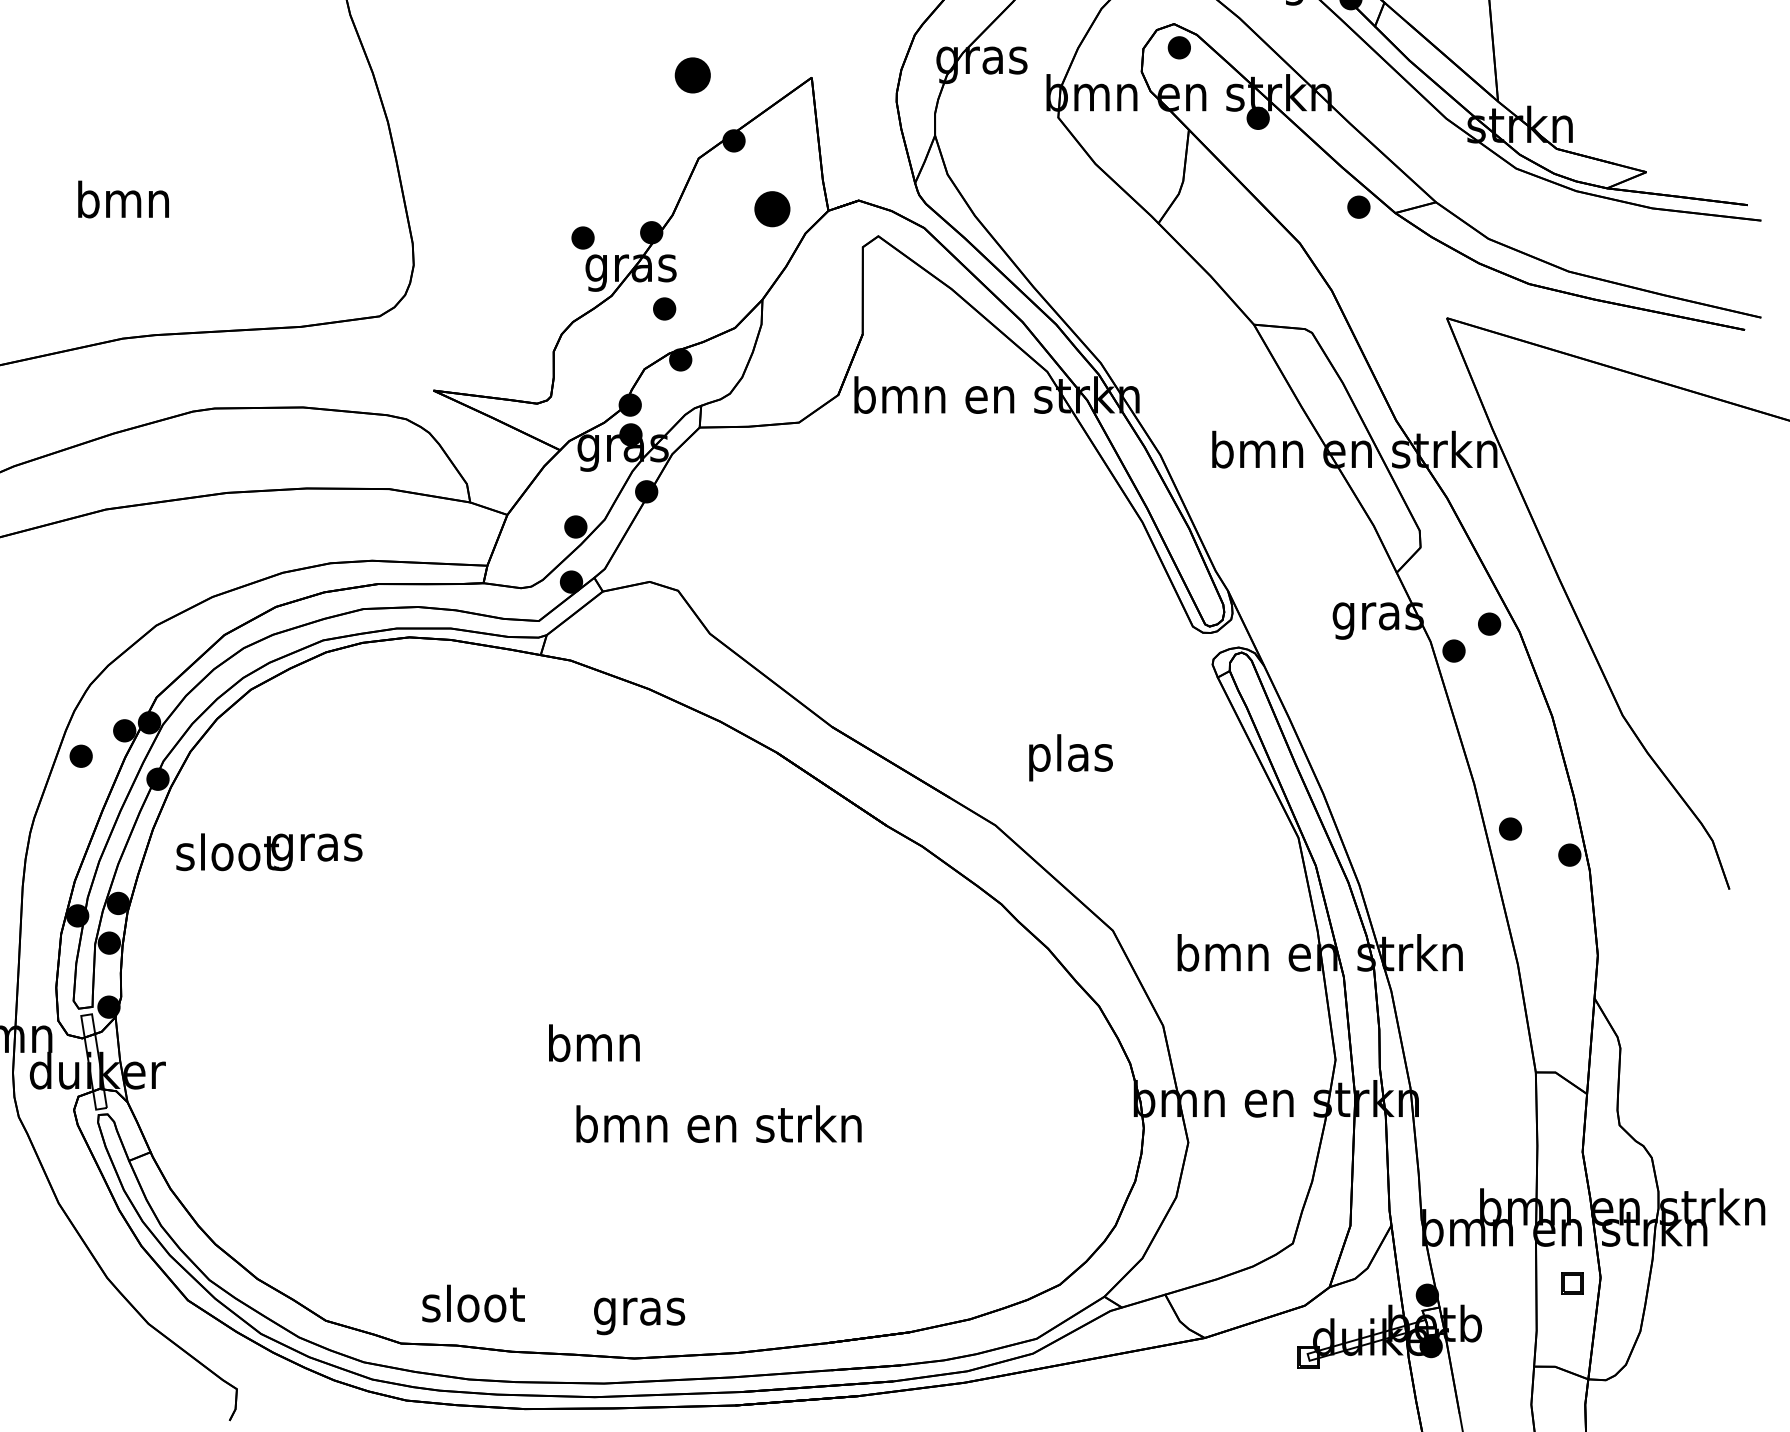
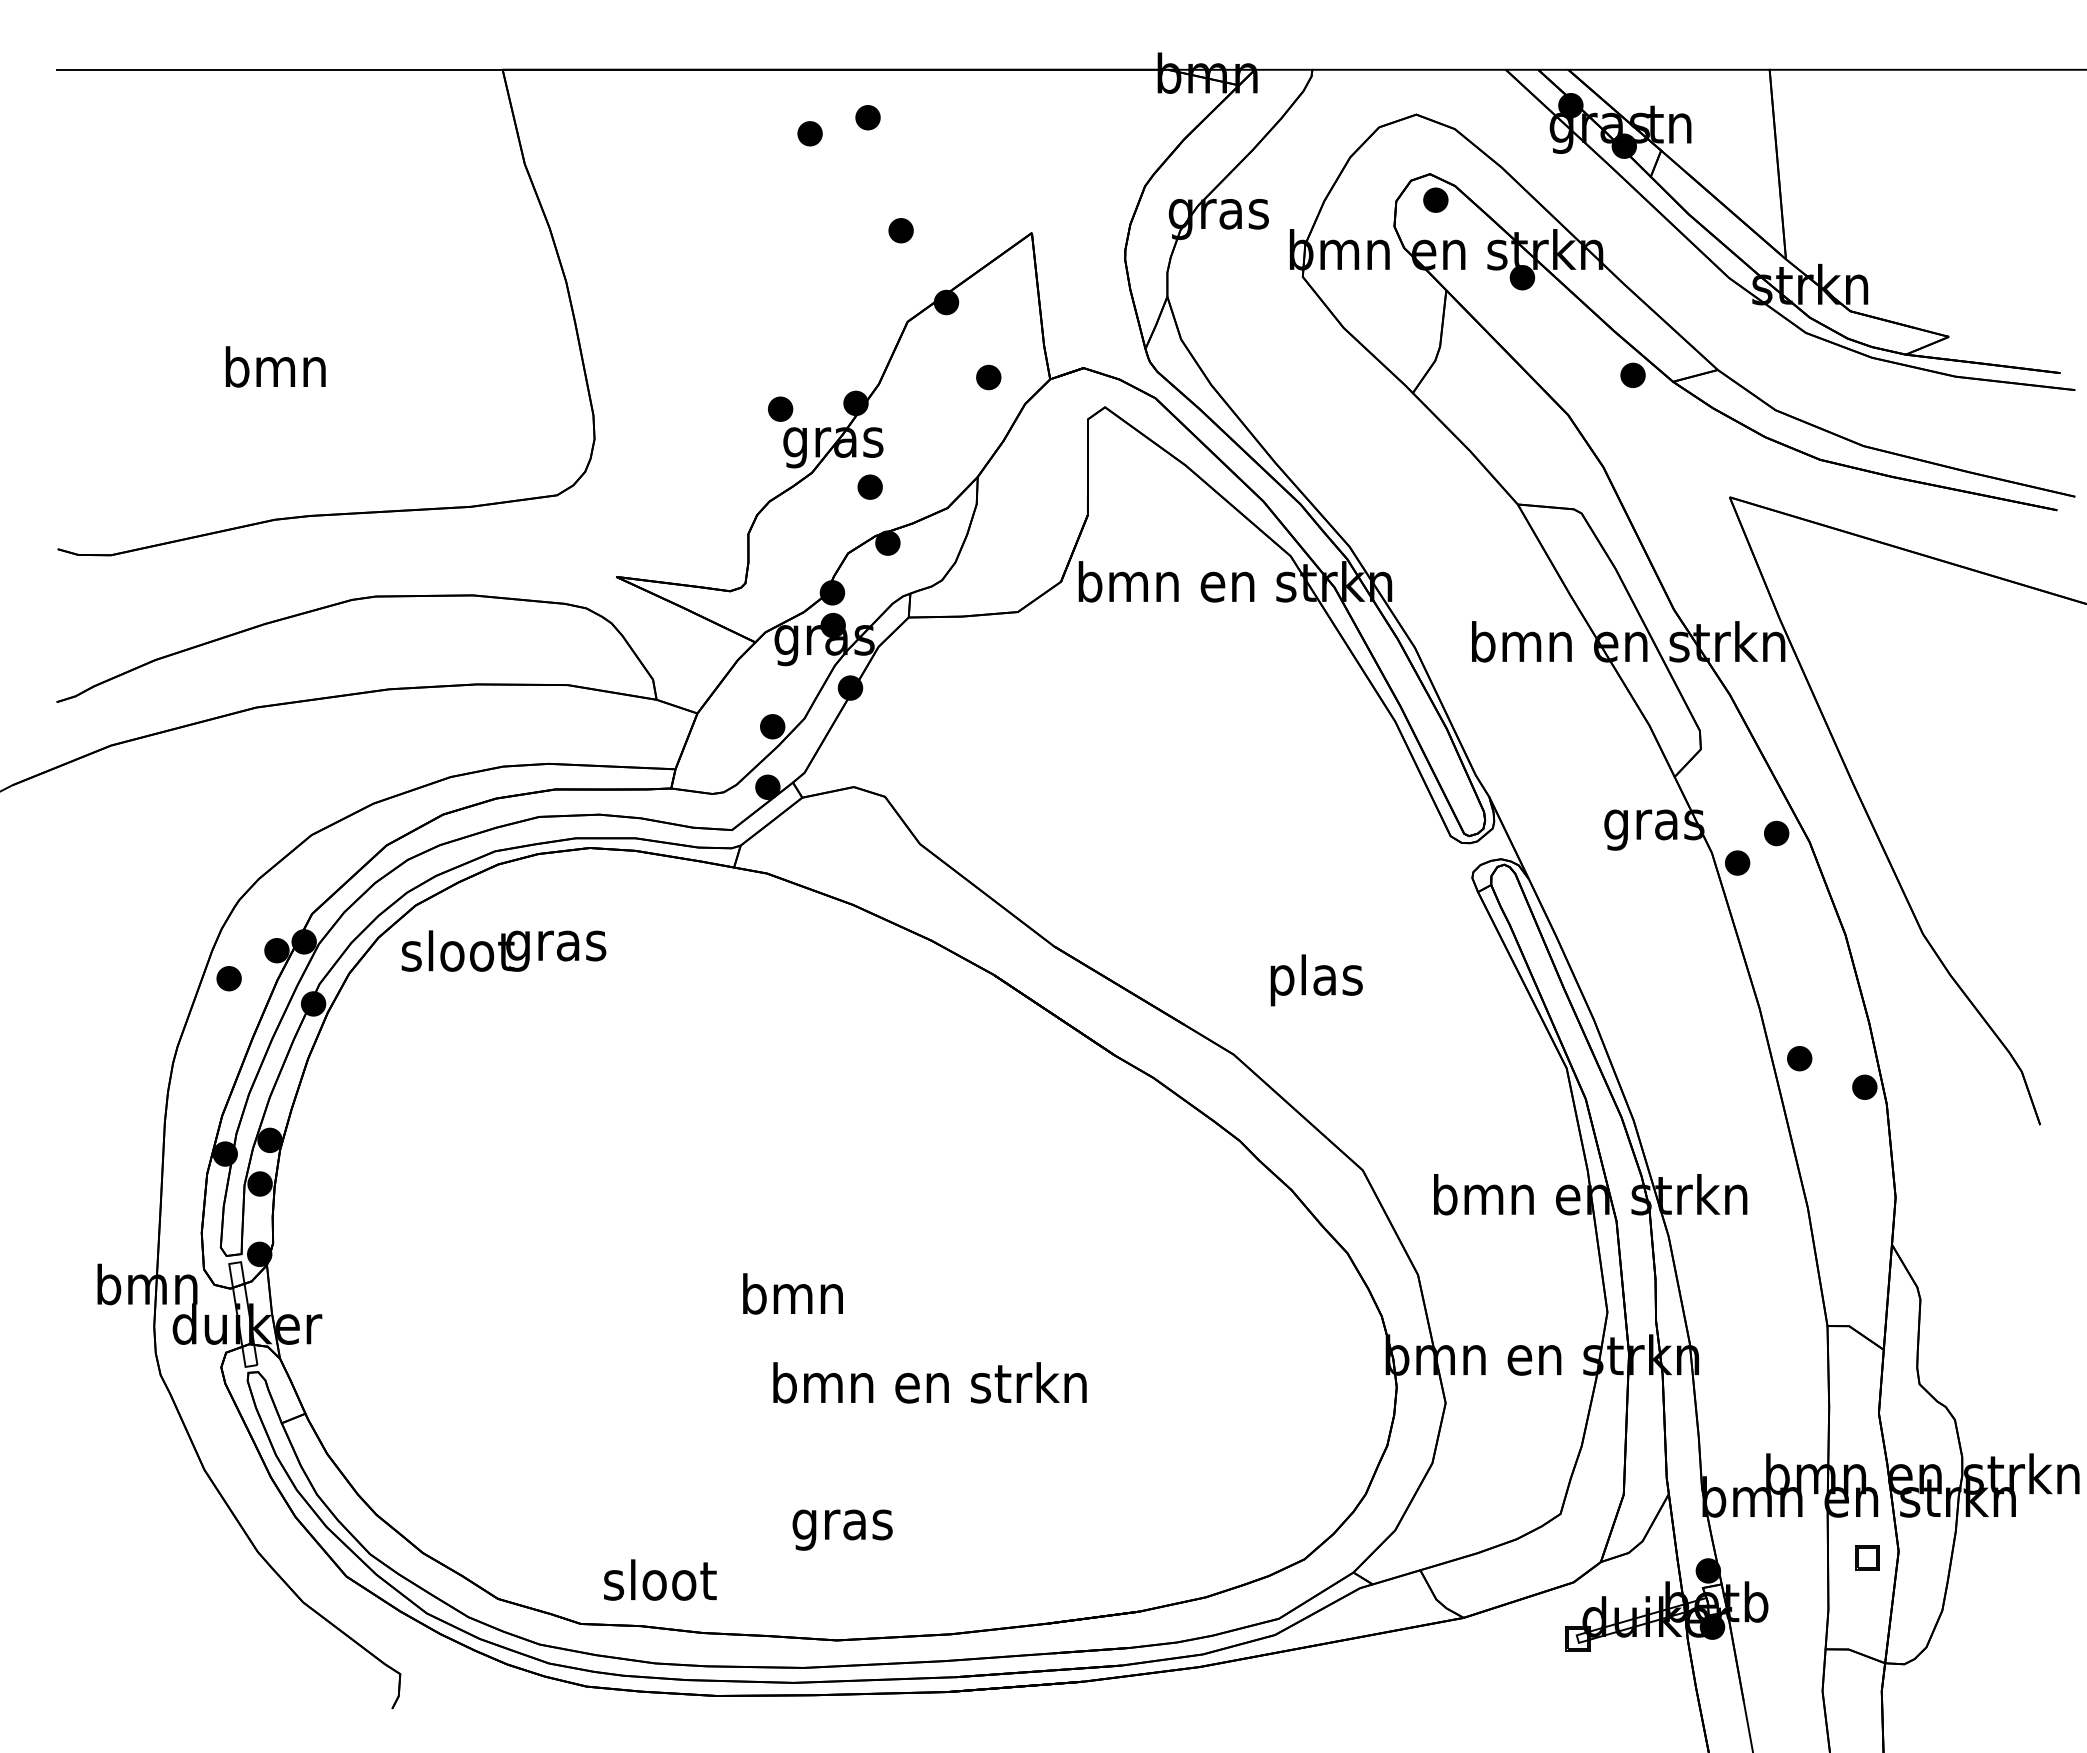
part: (692, 75) -> (900, 230), size x0.62
part: (772, 209) -> (988, 377), size x0.62
text: (268, 851) -> (503, 950), moved
text: (639, 1315) -> (842, 1529), moved

